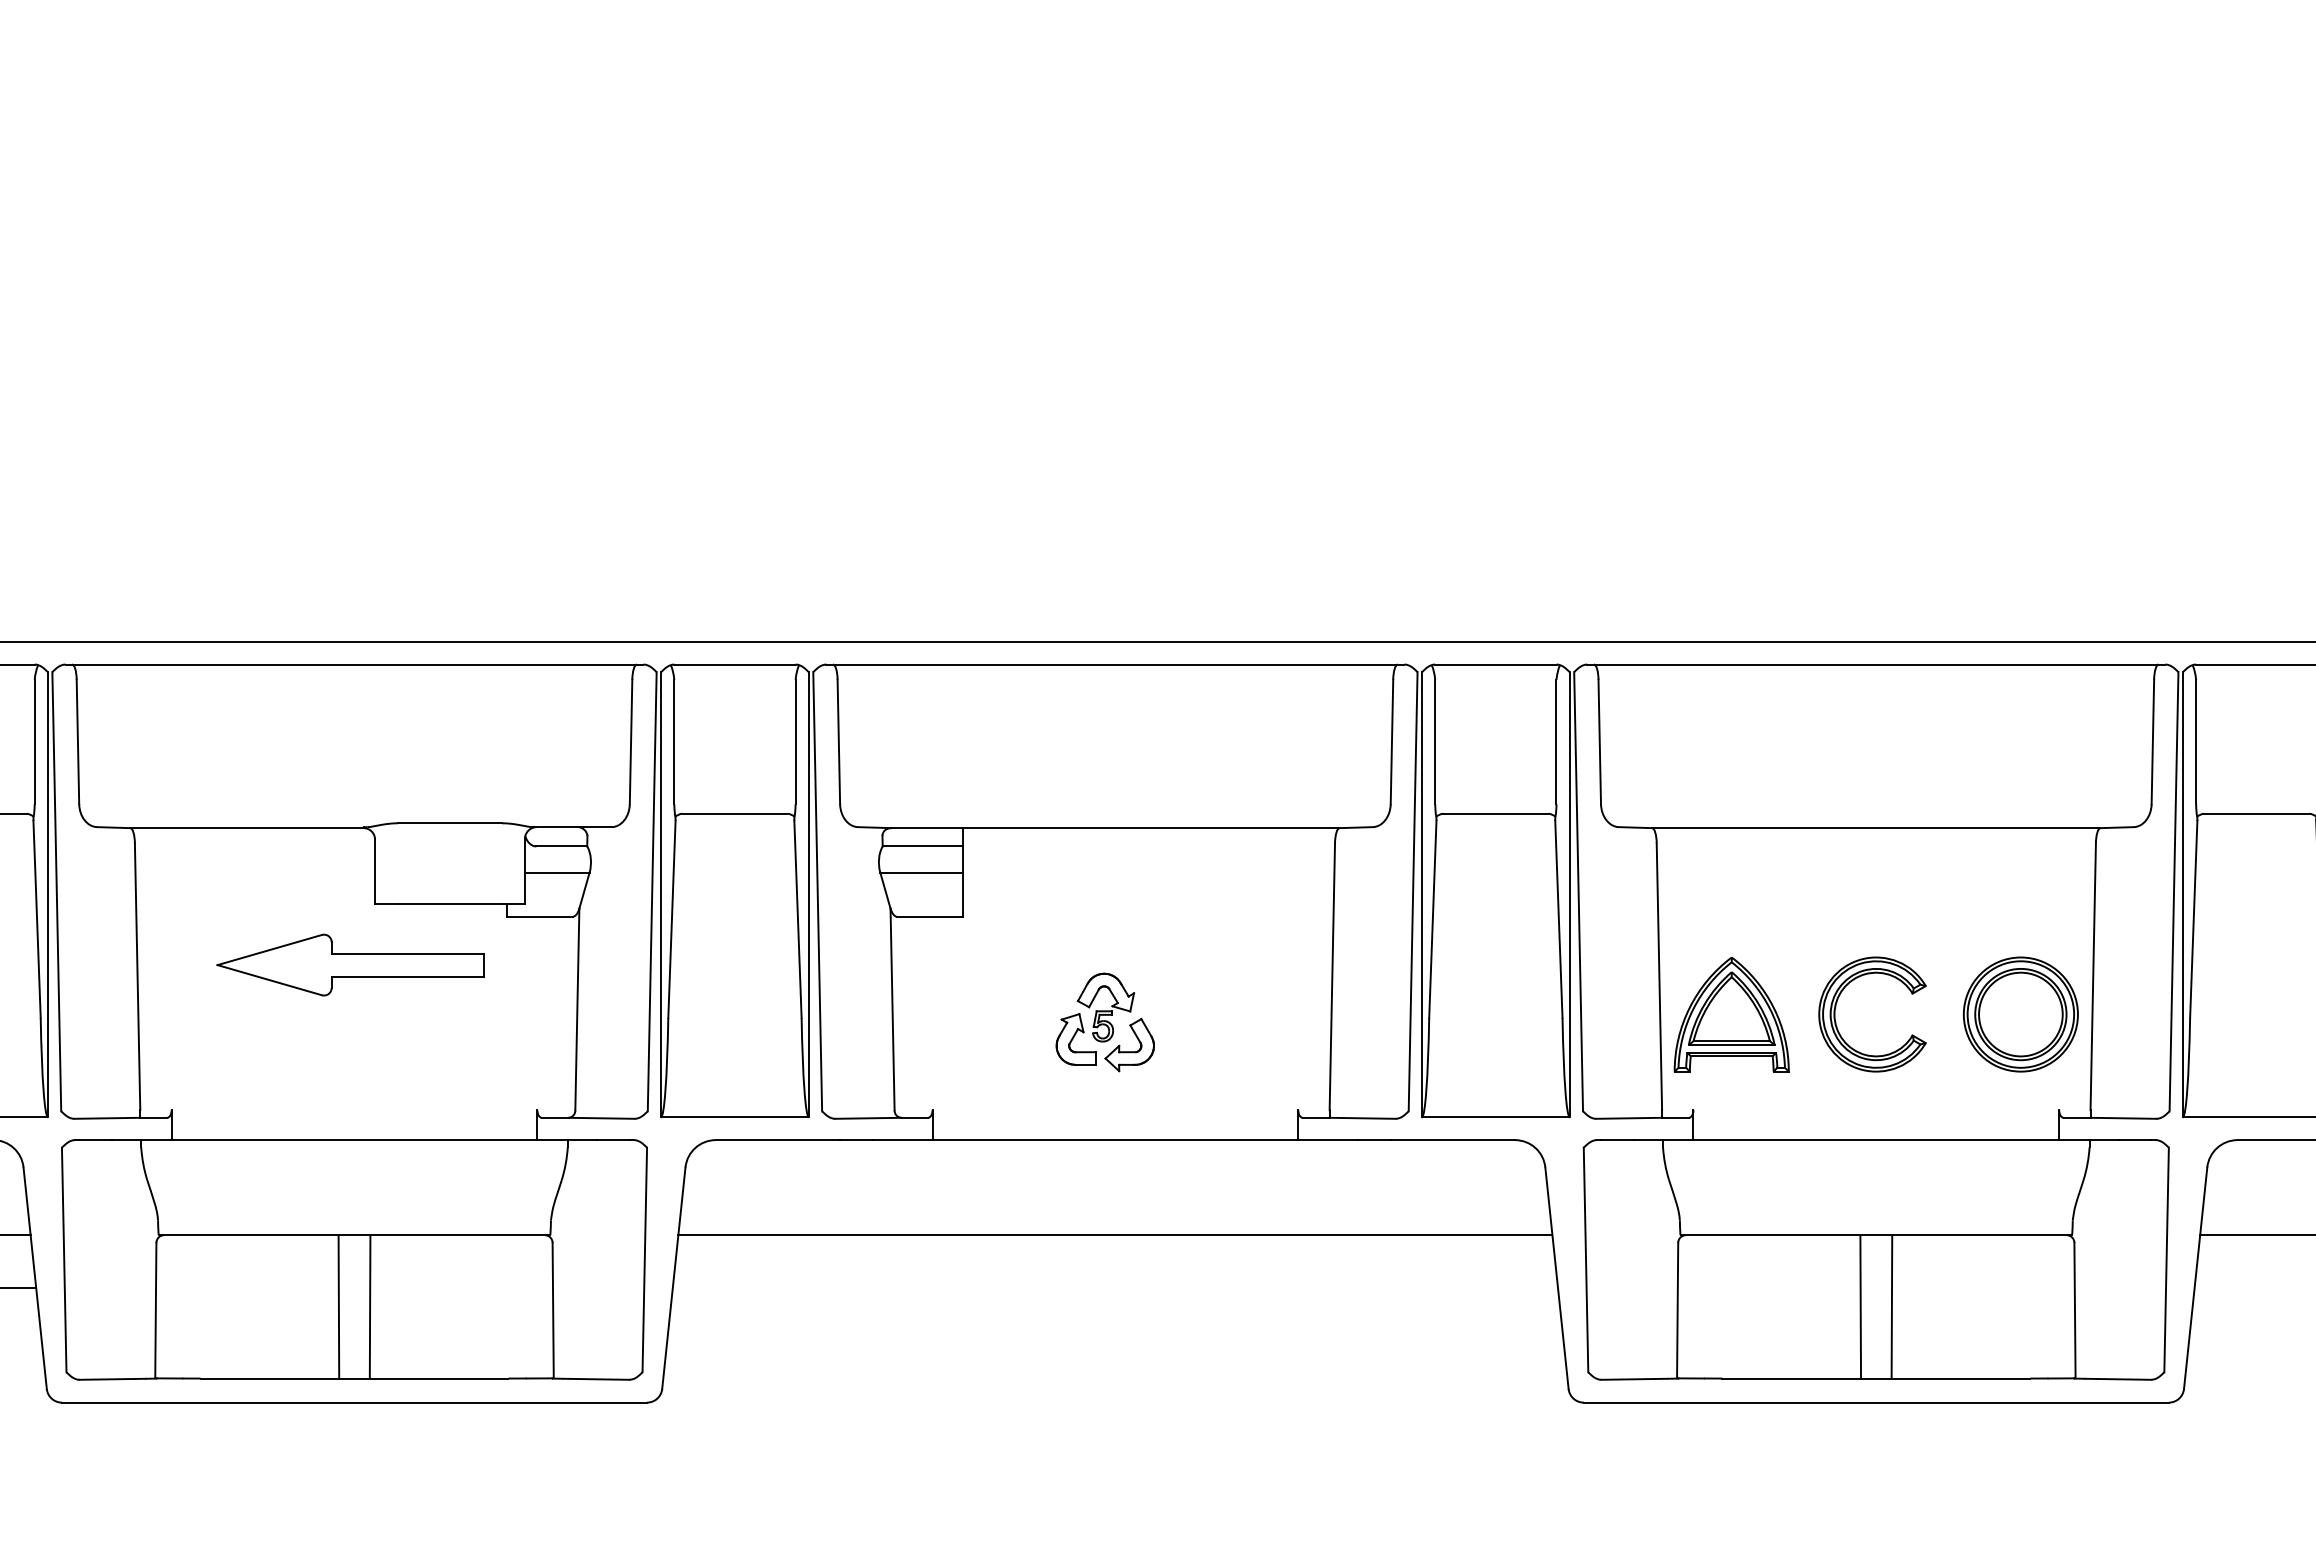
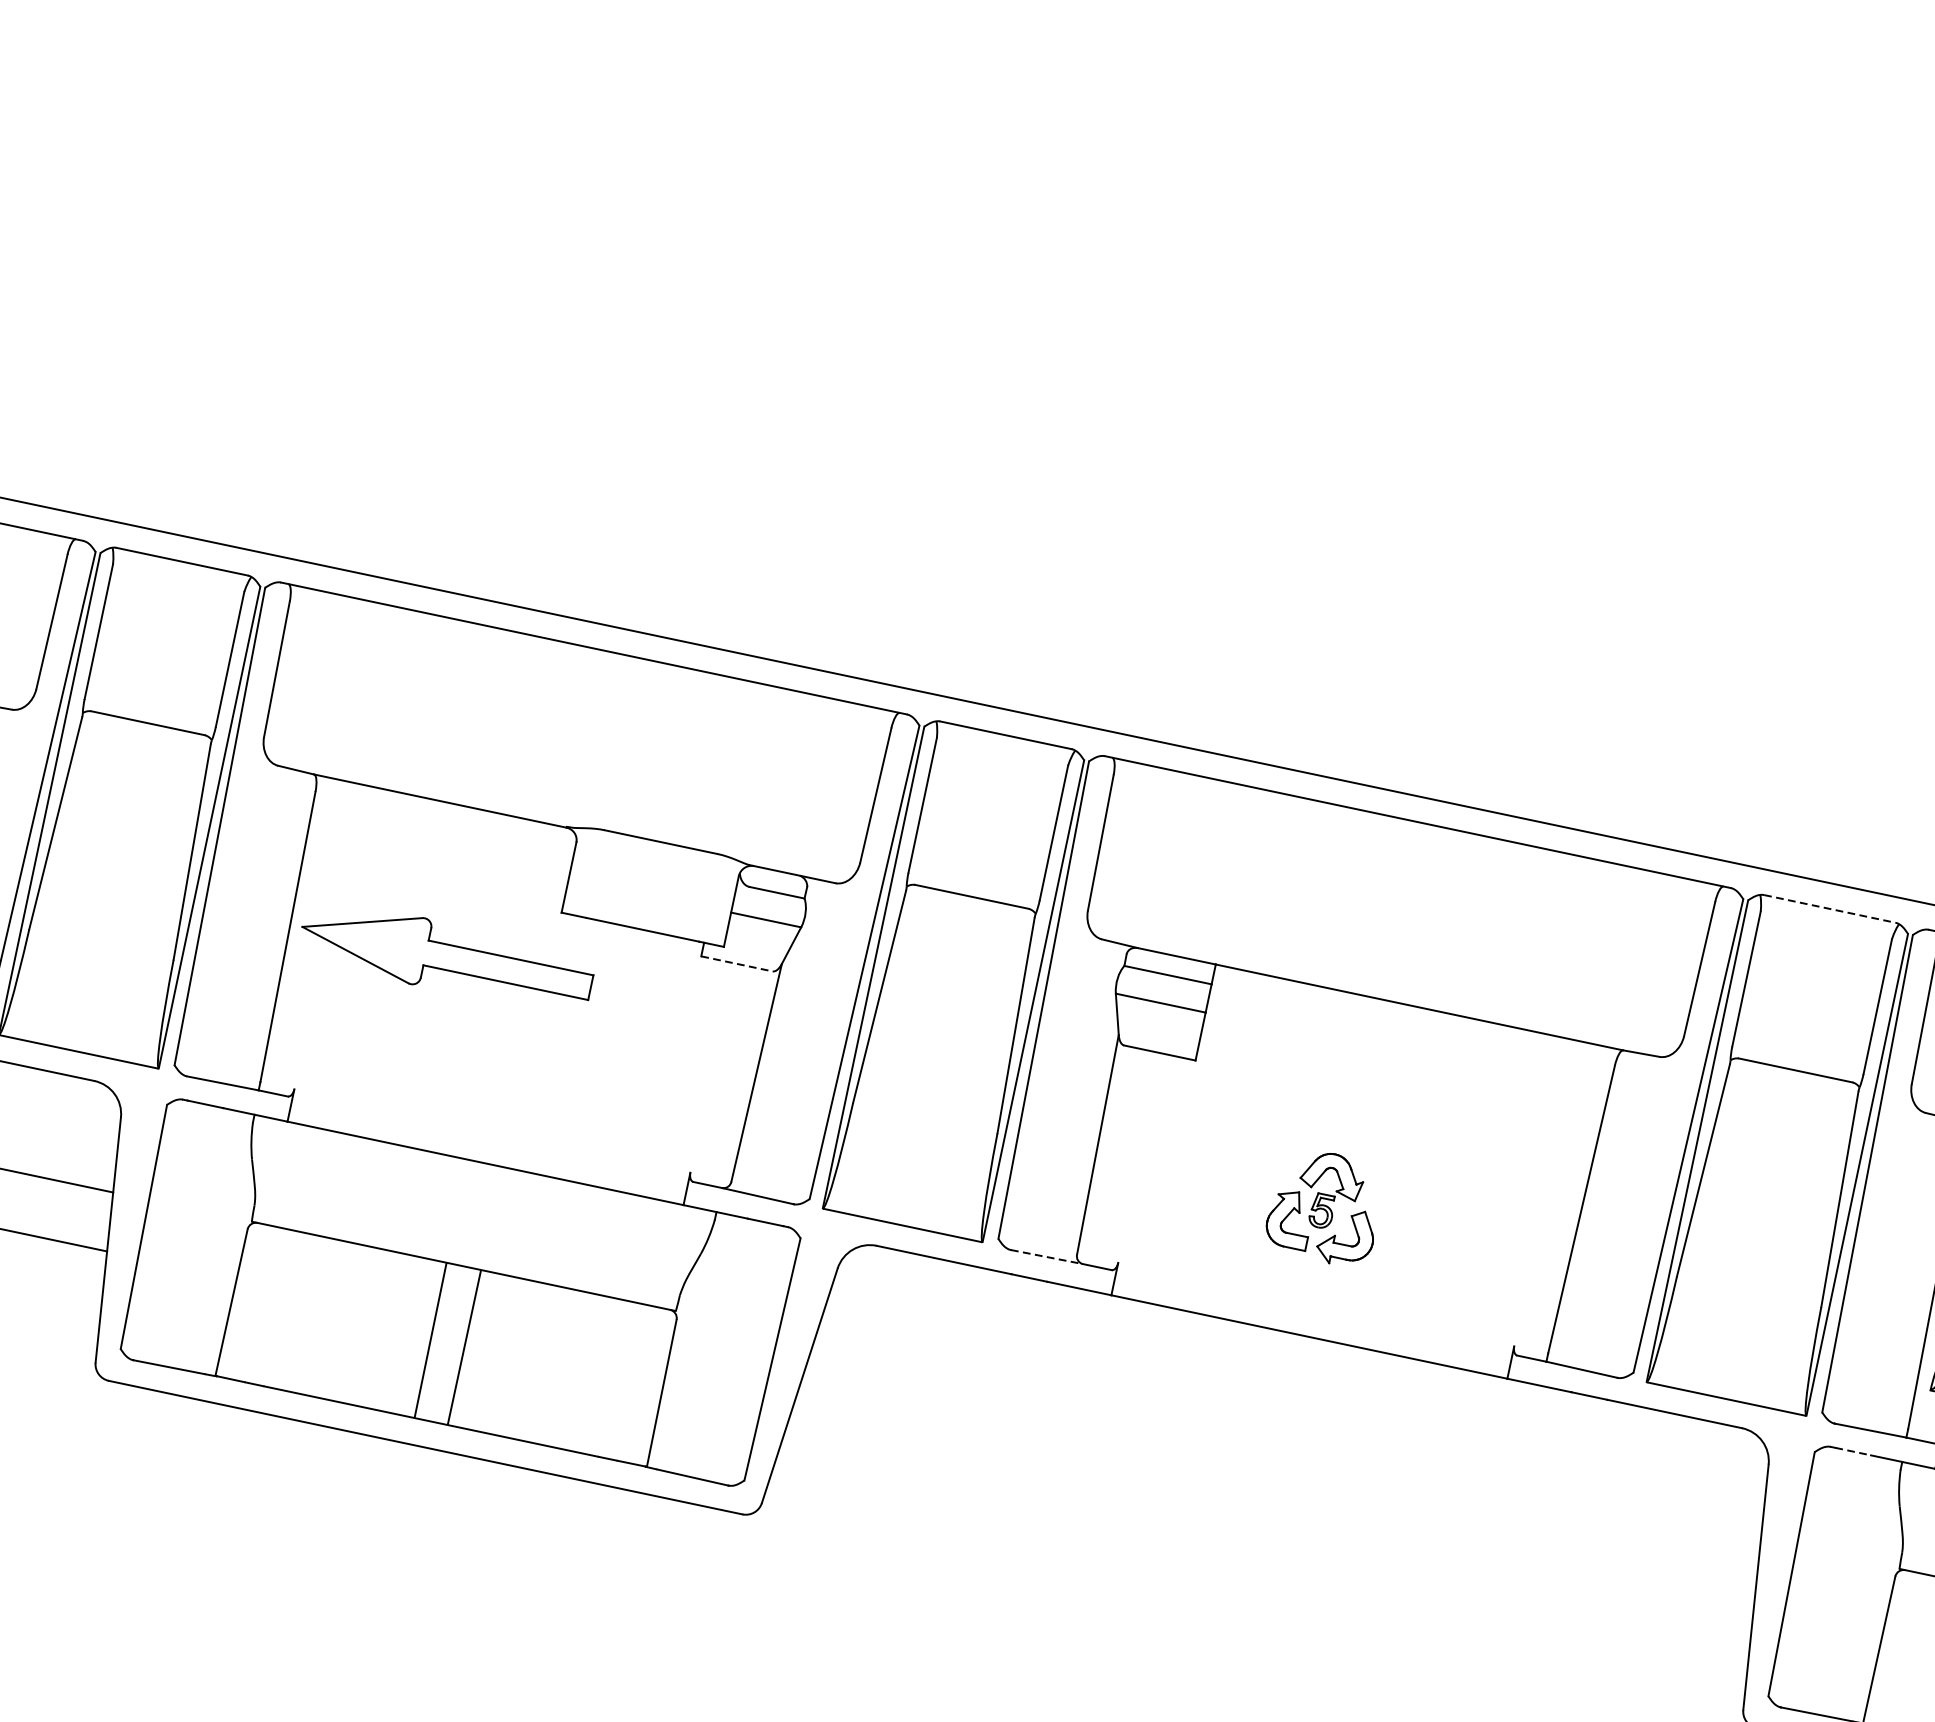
line: (1495, 664) -> (1829, 908), solid -> dashed
line: (539, 916) -> (736, 963), solid -> dashed
part: (350, 964) -> (446, 956), moved
line: (868, 1118) -> (1046, 1257), solid -> dashed
line: (1618, 1140) -> (1854, 1452), solid -> dashed
line: (1115, 1235) -> (1287, 1440), removed

